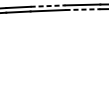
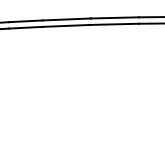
line: (48, 6) -> (67, 19), dashed -> solid
line: (83, 9) -> (115, 24), dashed -> solid

